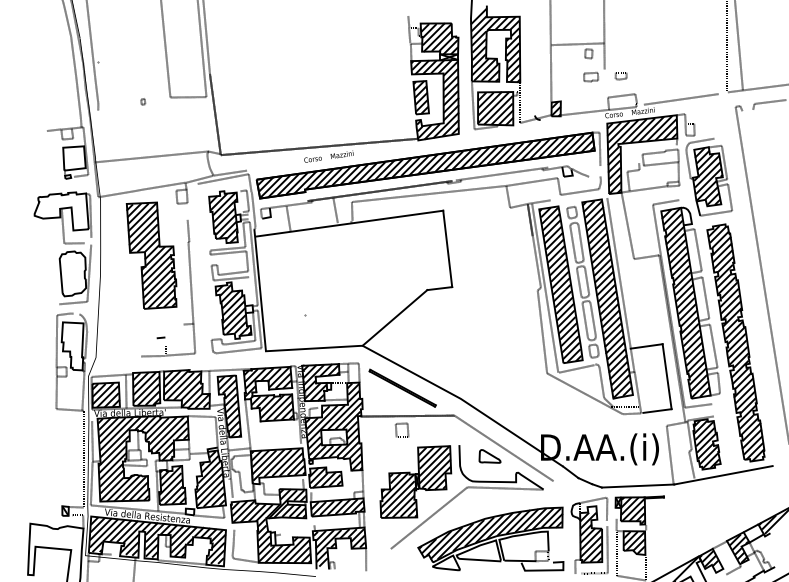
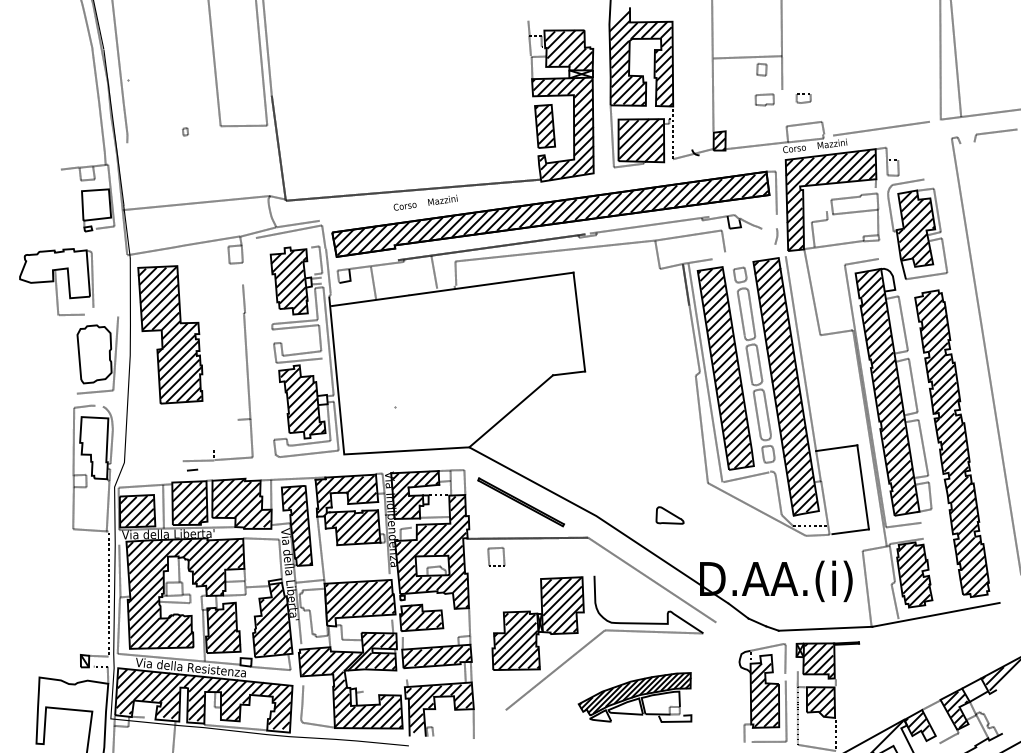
line: (580, 192) -> (750, 248), removed
part: (62, 217) -> (56, 281), moved
part: (151, 255) -> (170, 334), moved
line: (161, 337) -> (192, 469), moved
part: (396, 430) -> (489, 556), moved
part: (489, 456) -> (669, 515), moved
part: (490, 539) -> (634, 697), size x0.6

